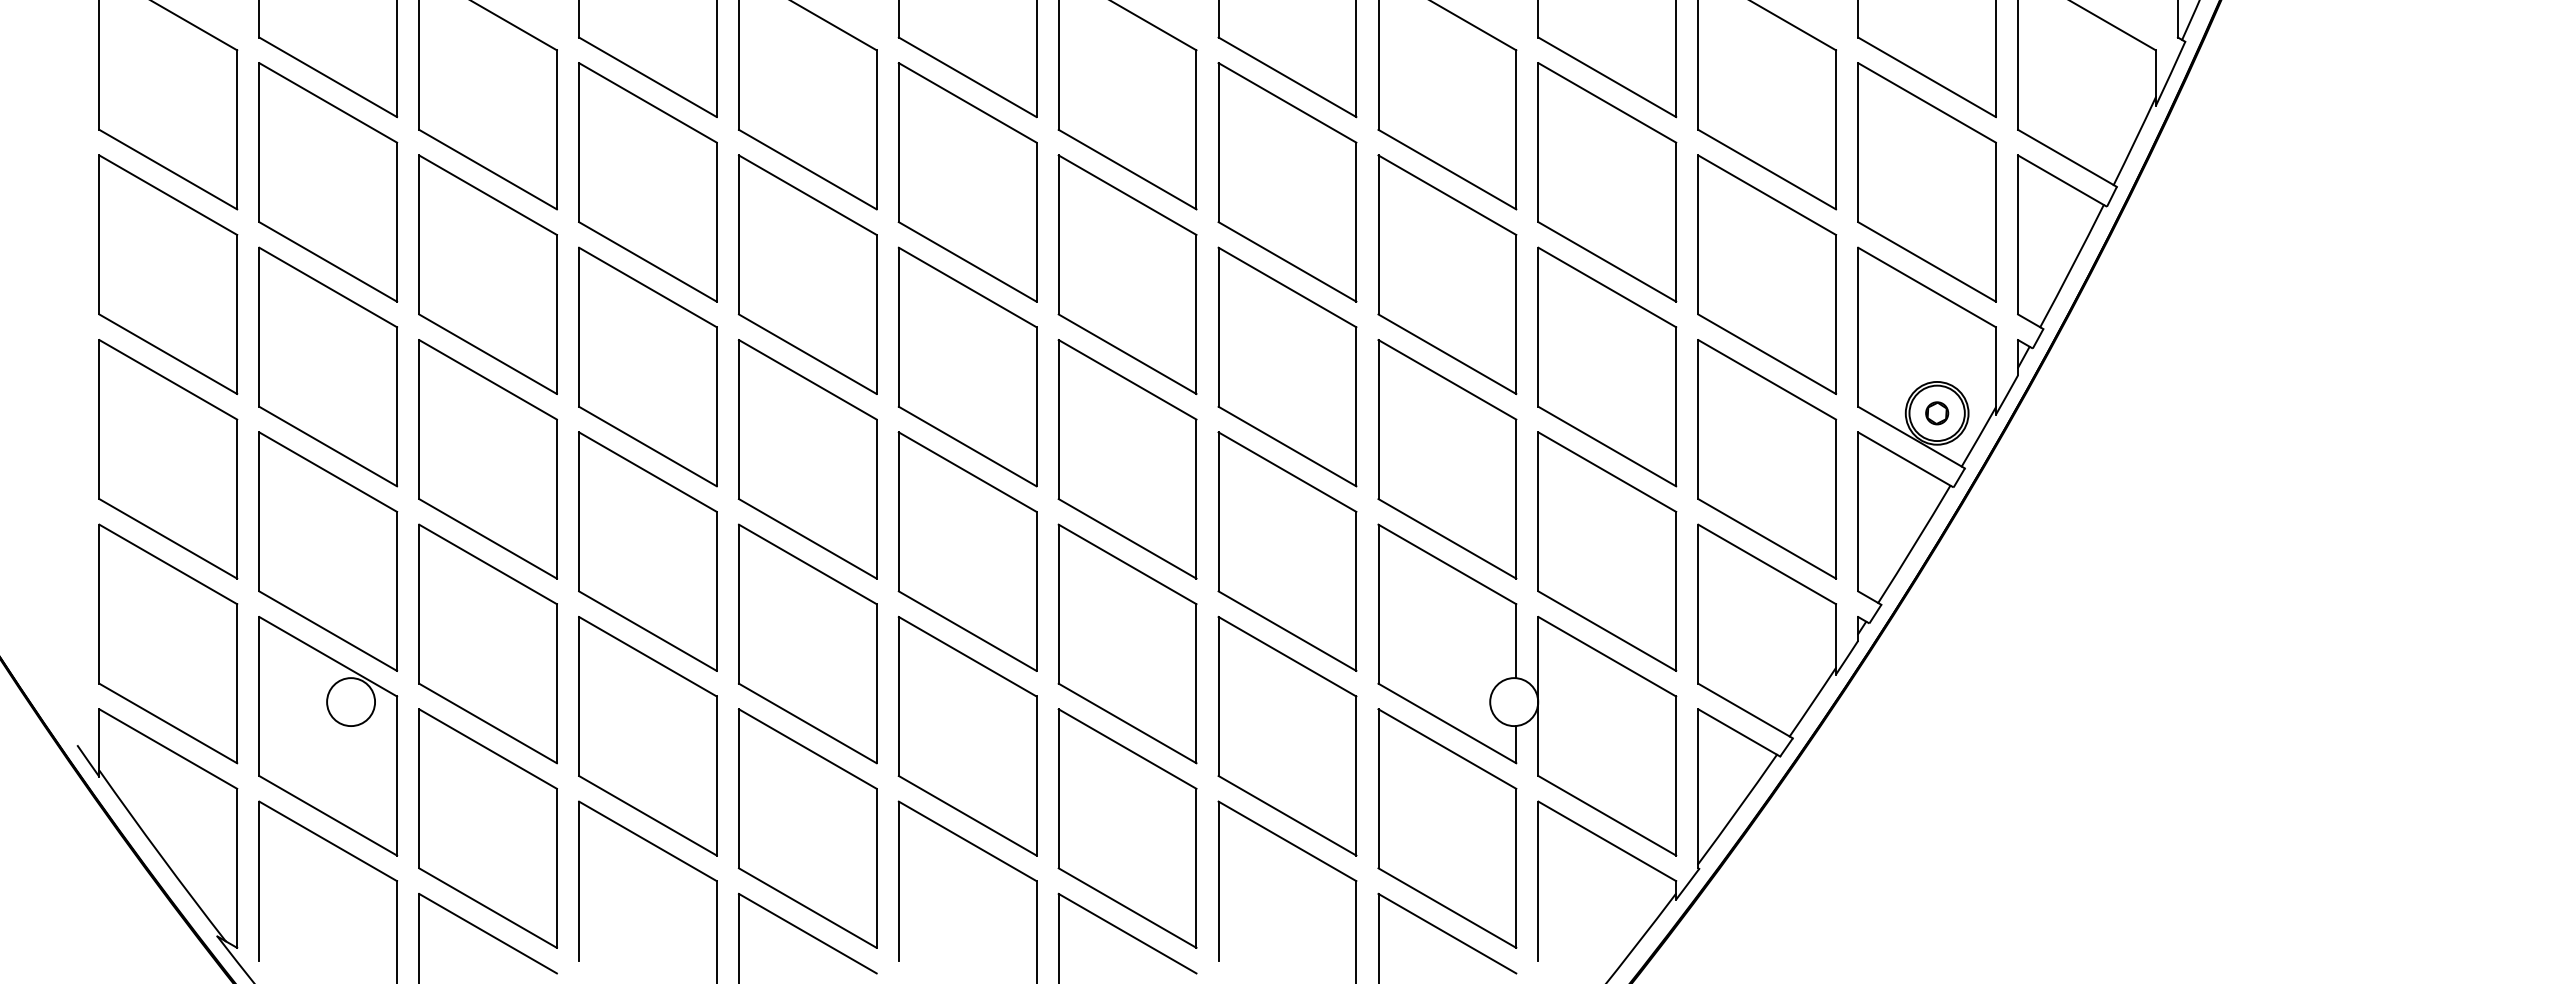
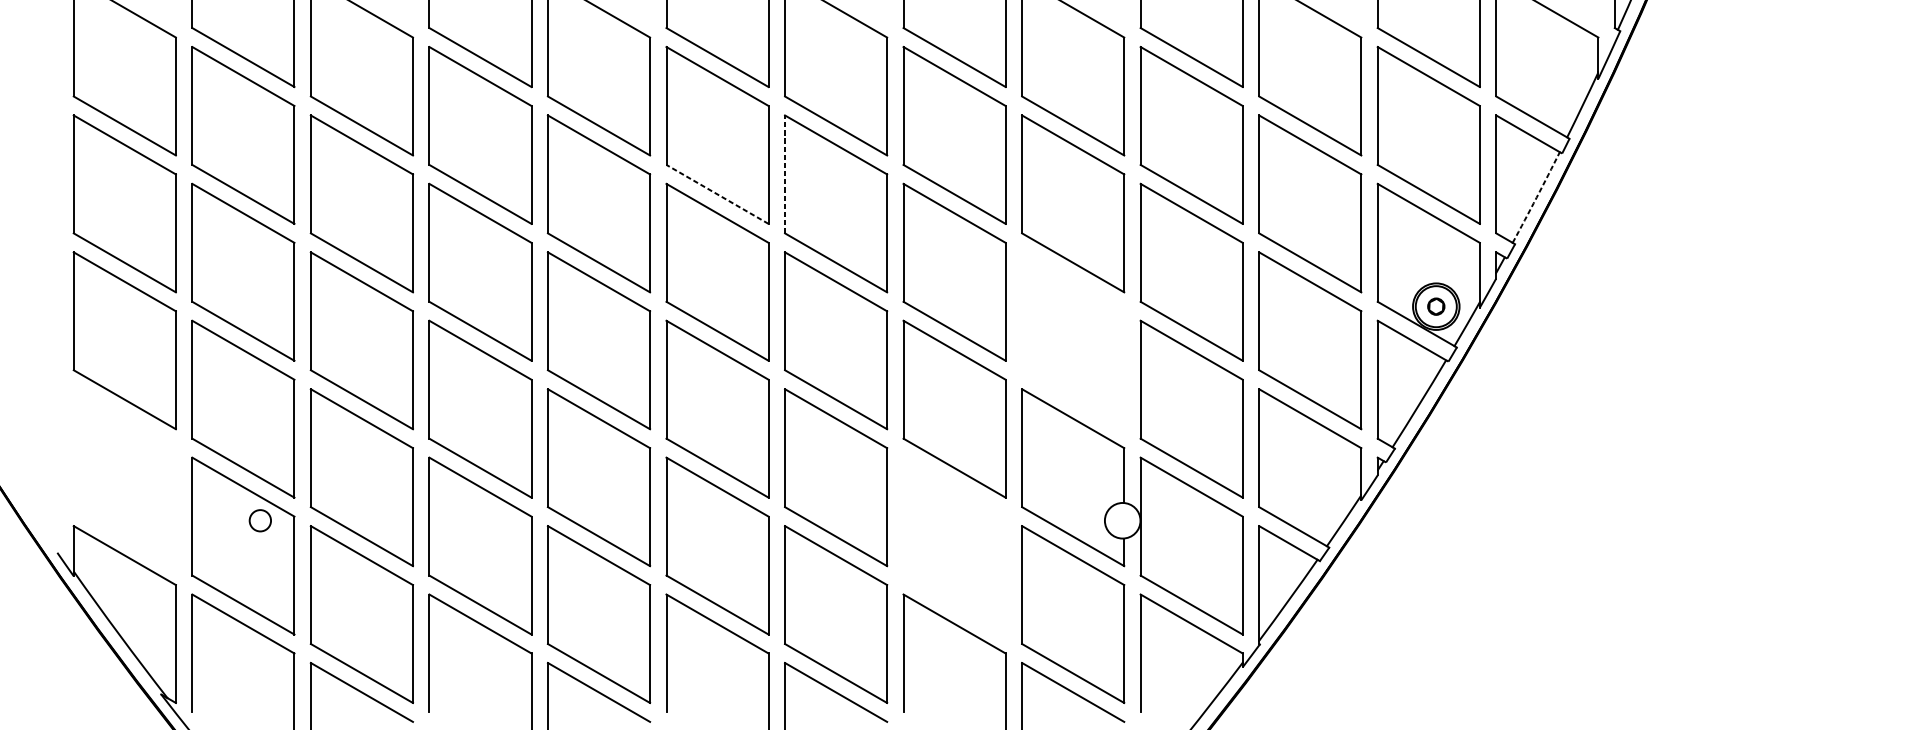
line: (1058, 234) -> (784, 174), solid -> dashed
line: (967, 261) -> (717, 194), solid -> dashed
arc: (2072, 266) -> (1536, 197), solid -> dashed
part: (1447, 459) -> (1073, 340), removed
part: (168, 643) -> (125, 477), removed
circle: (351, 702) -> (260, 521), size x0.6
part: (1287, 736) -> (954, 546), removed

